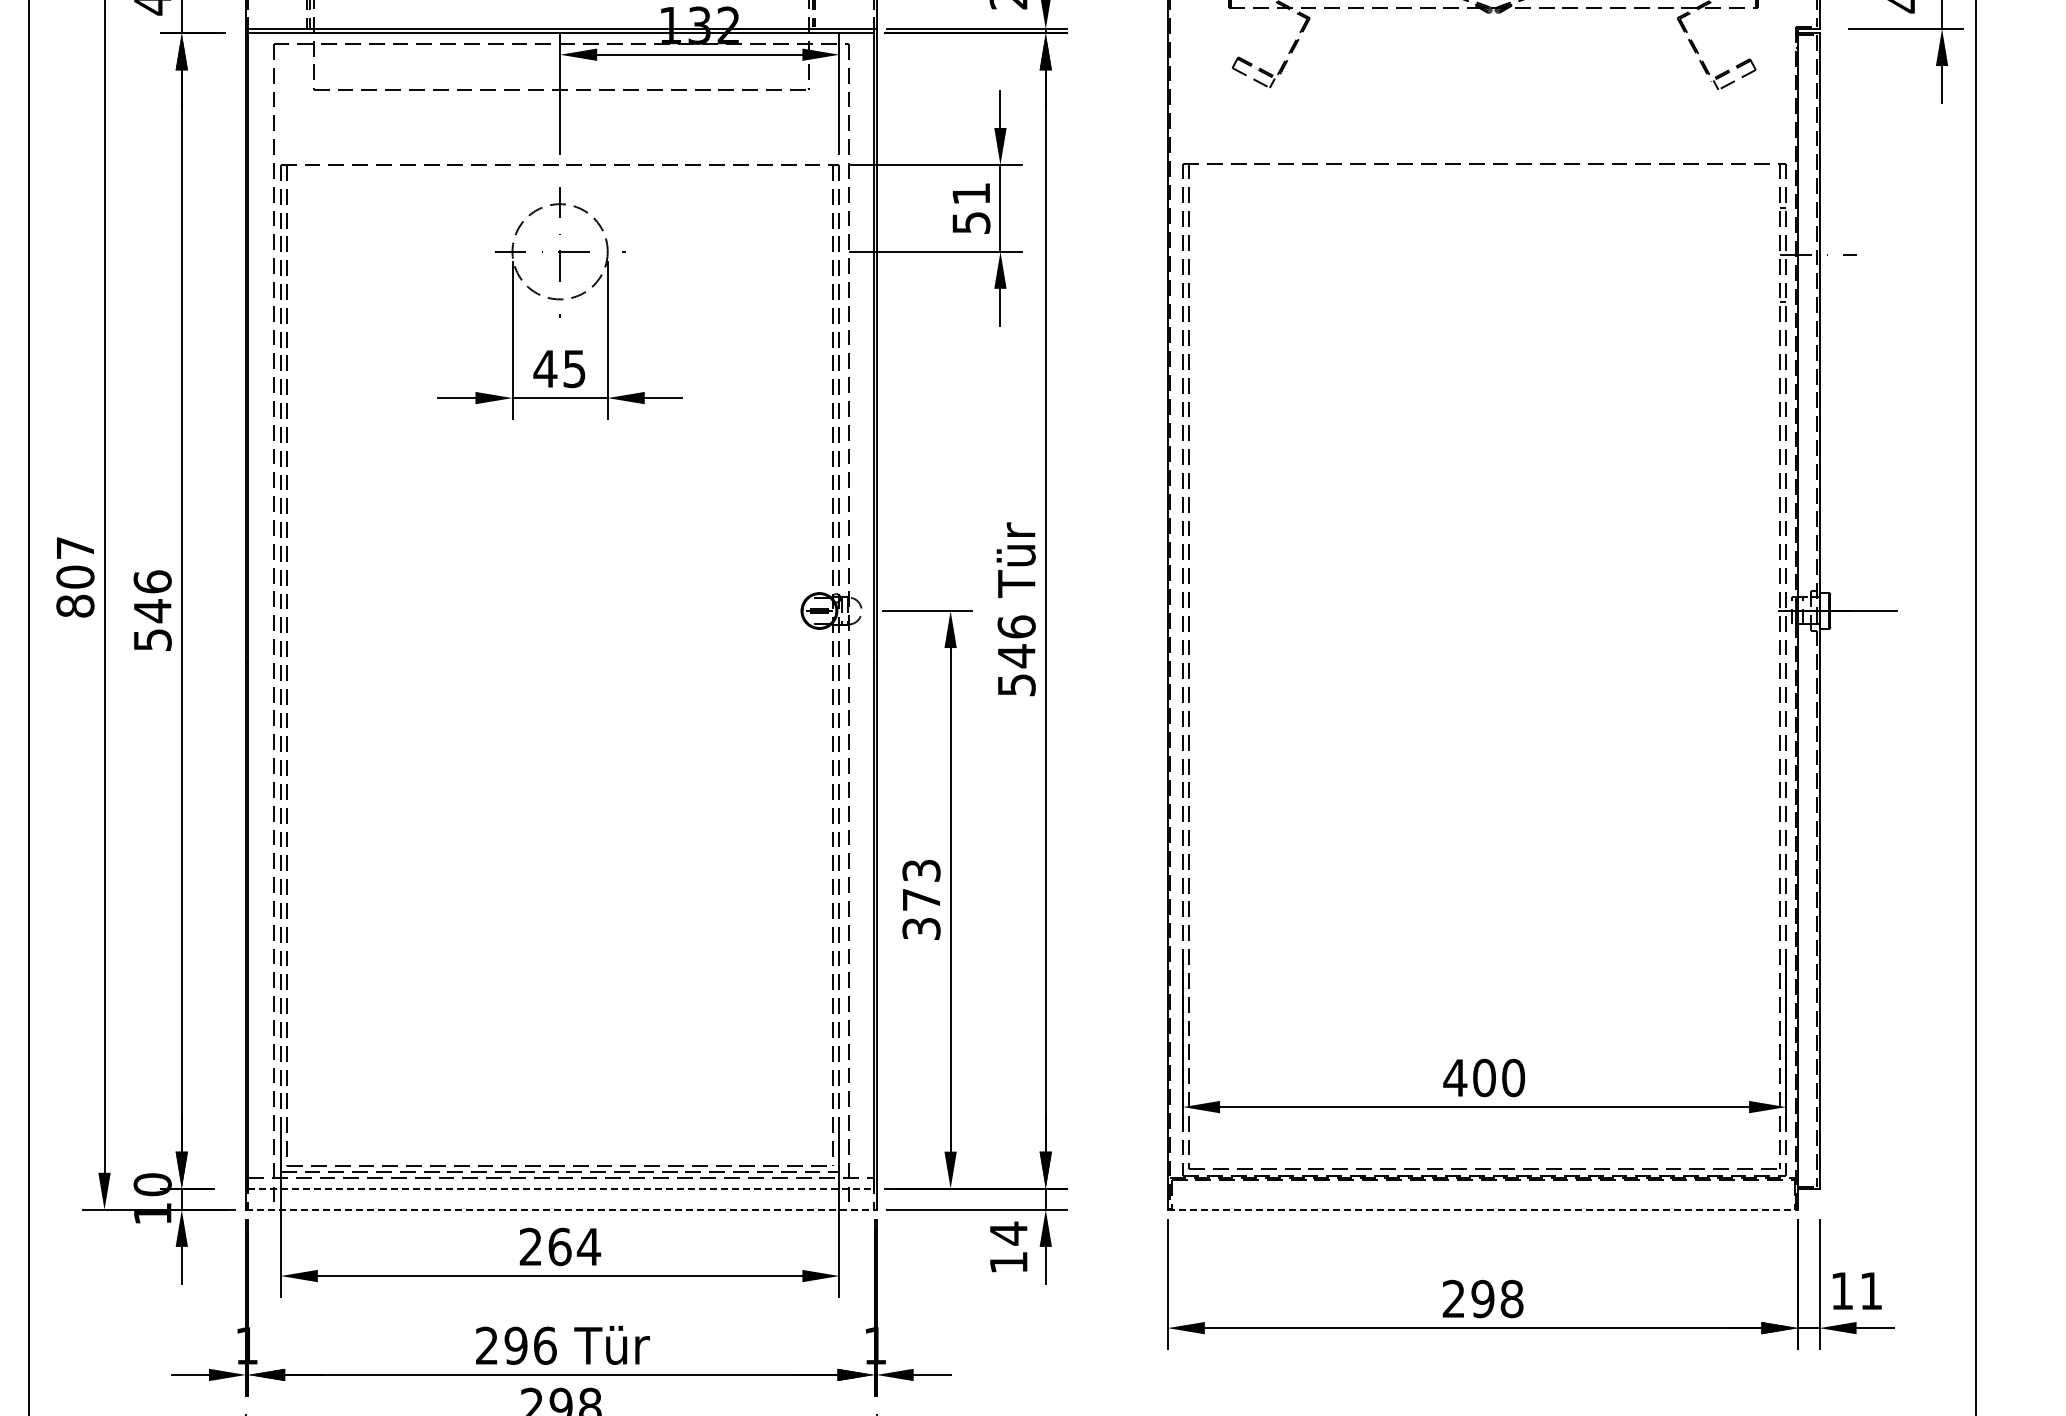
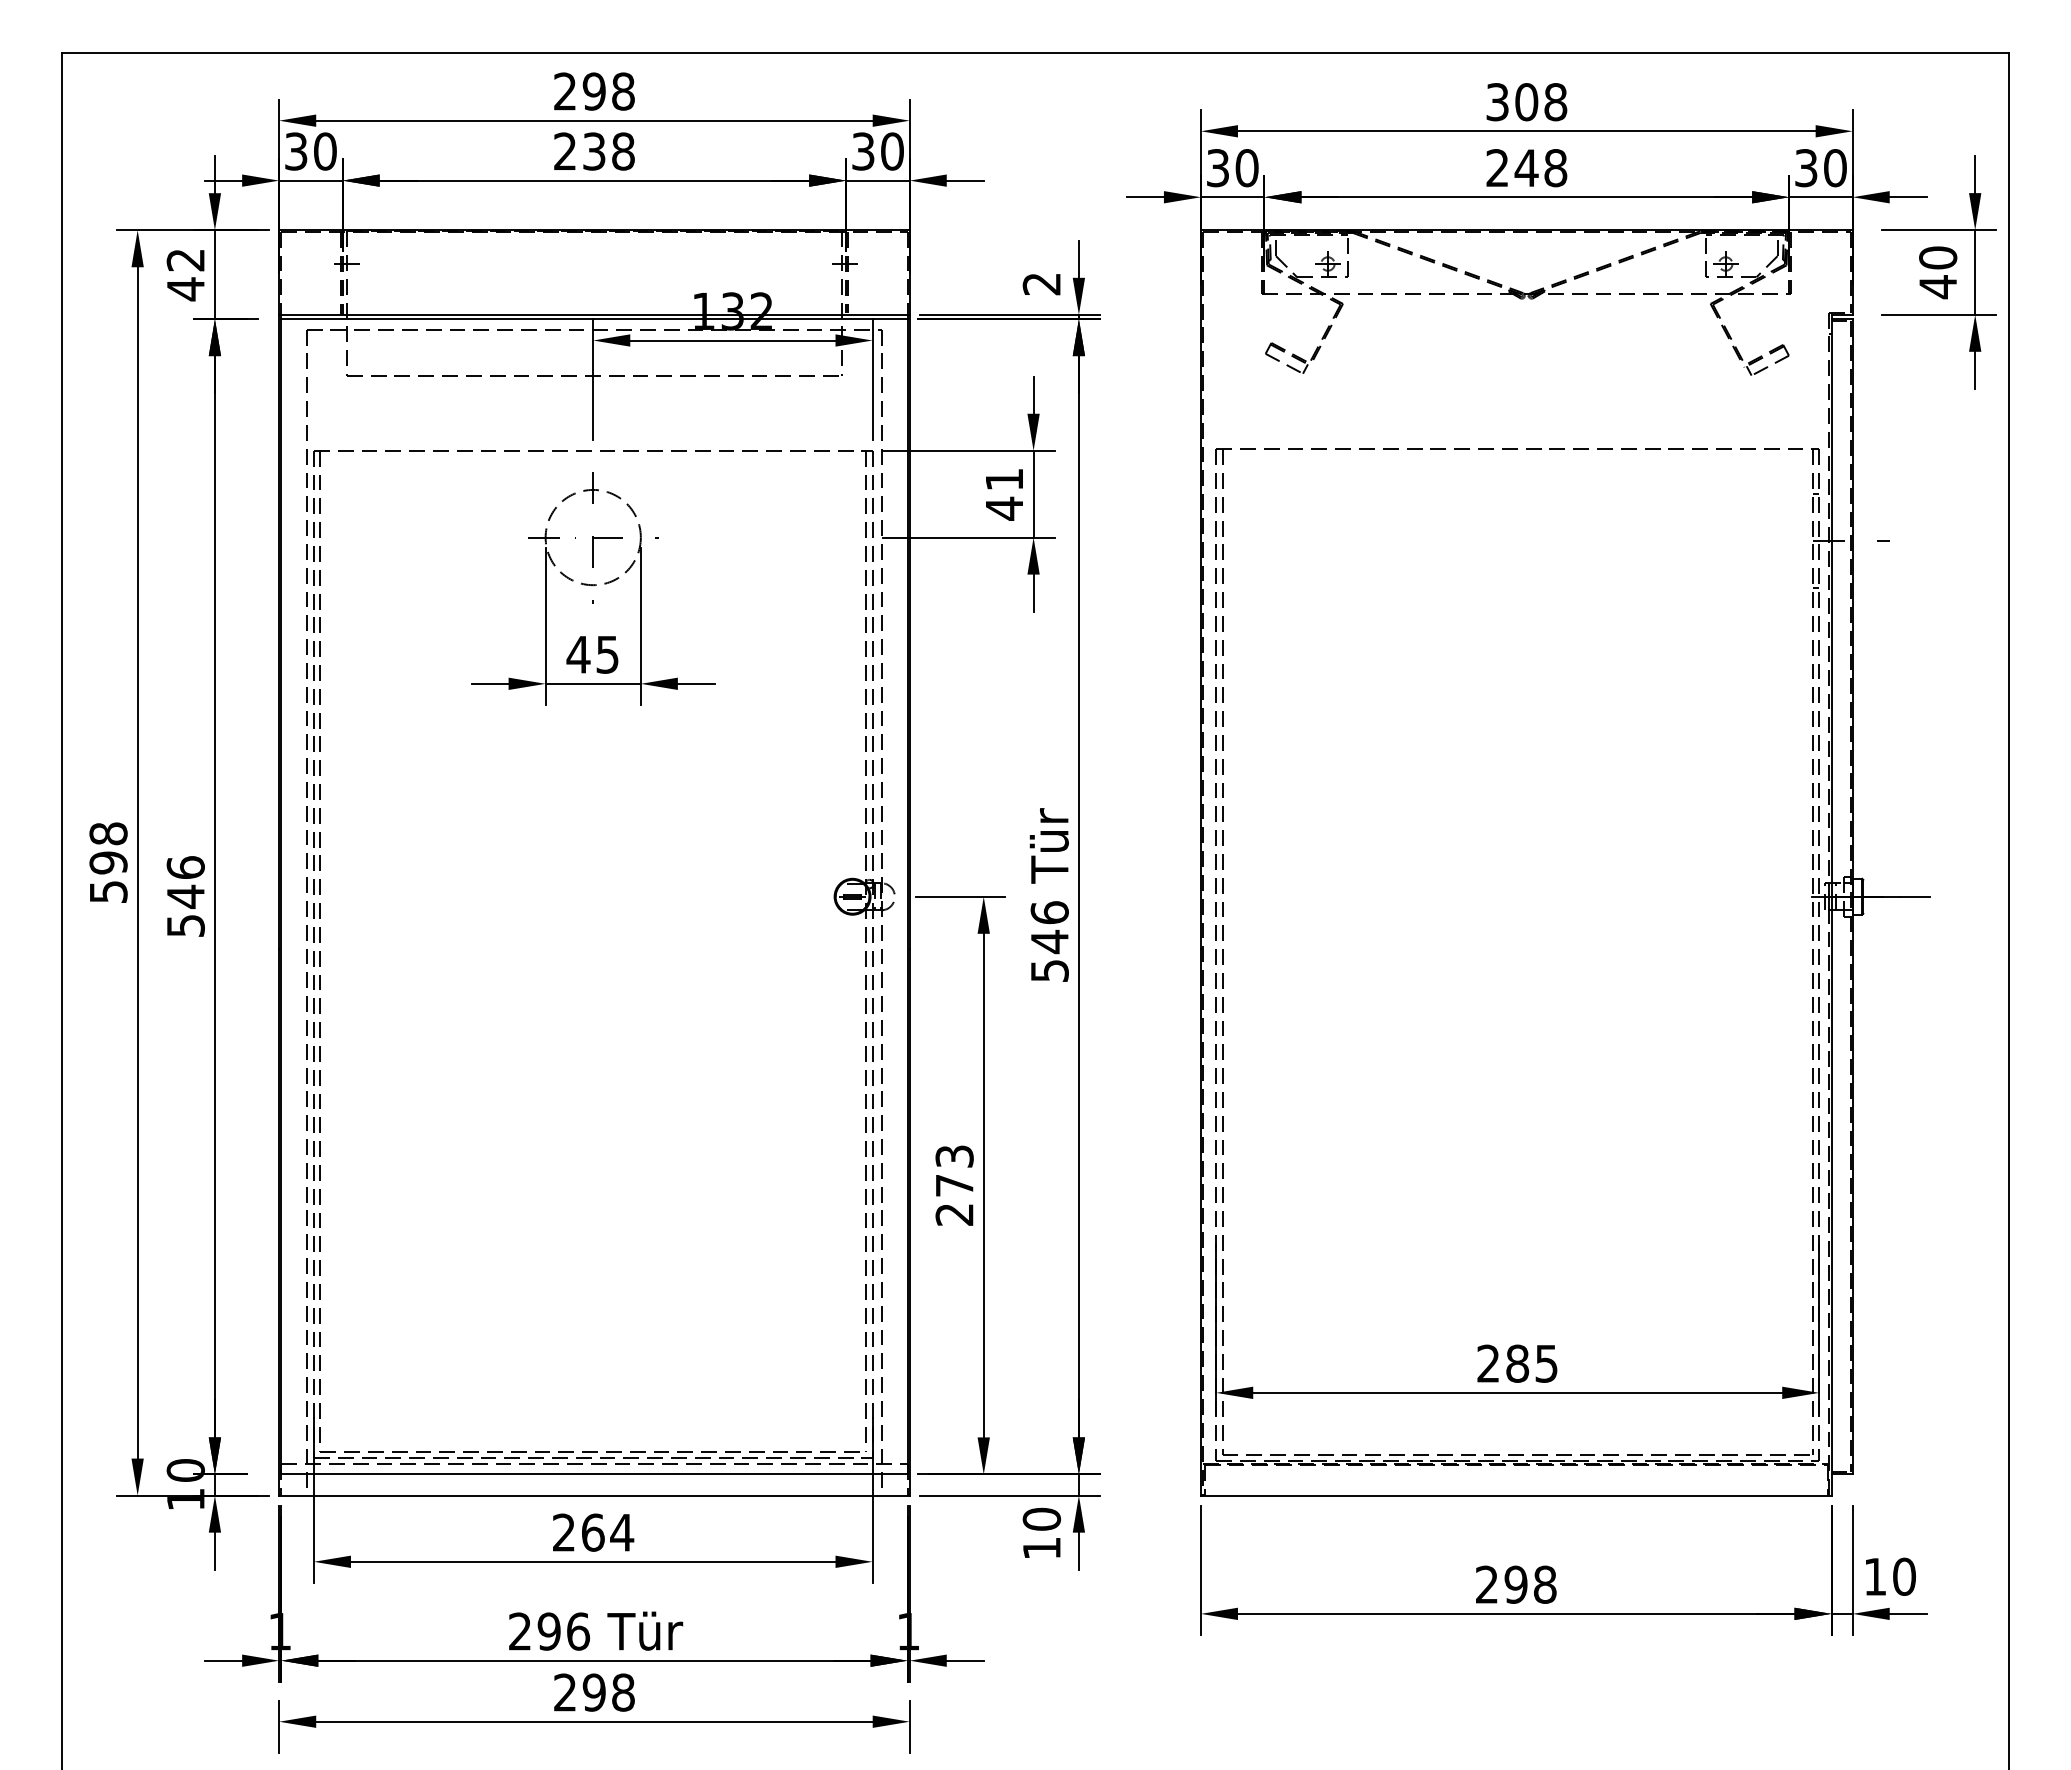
text: (971, 222) -> (1004, 508), 51 -> 41
text: (75, 576) -> (108, 862), 807 -> 598
text: (921, 928) -> (954, 1214), 373 -> 273
text: (1484, 1077) -> (1517, 1363), 400 -> 285
line: (561, 1188) -> (594, 1474), dashed -> solid
line: (561, 1209) -> (594, 1495), dashed -> solid
line: (1483, 1209) -> (1516, 1495), dashed -> solid
text: (1008, 1233) -> (1041, 1519), 14 -> 10
text: (1871, 1290) -> (1904, 1576), 11 -> 10

